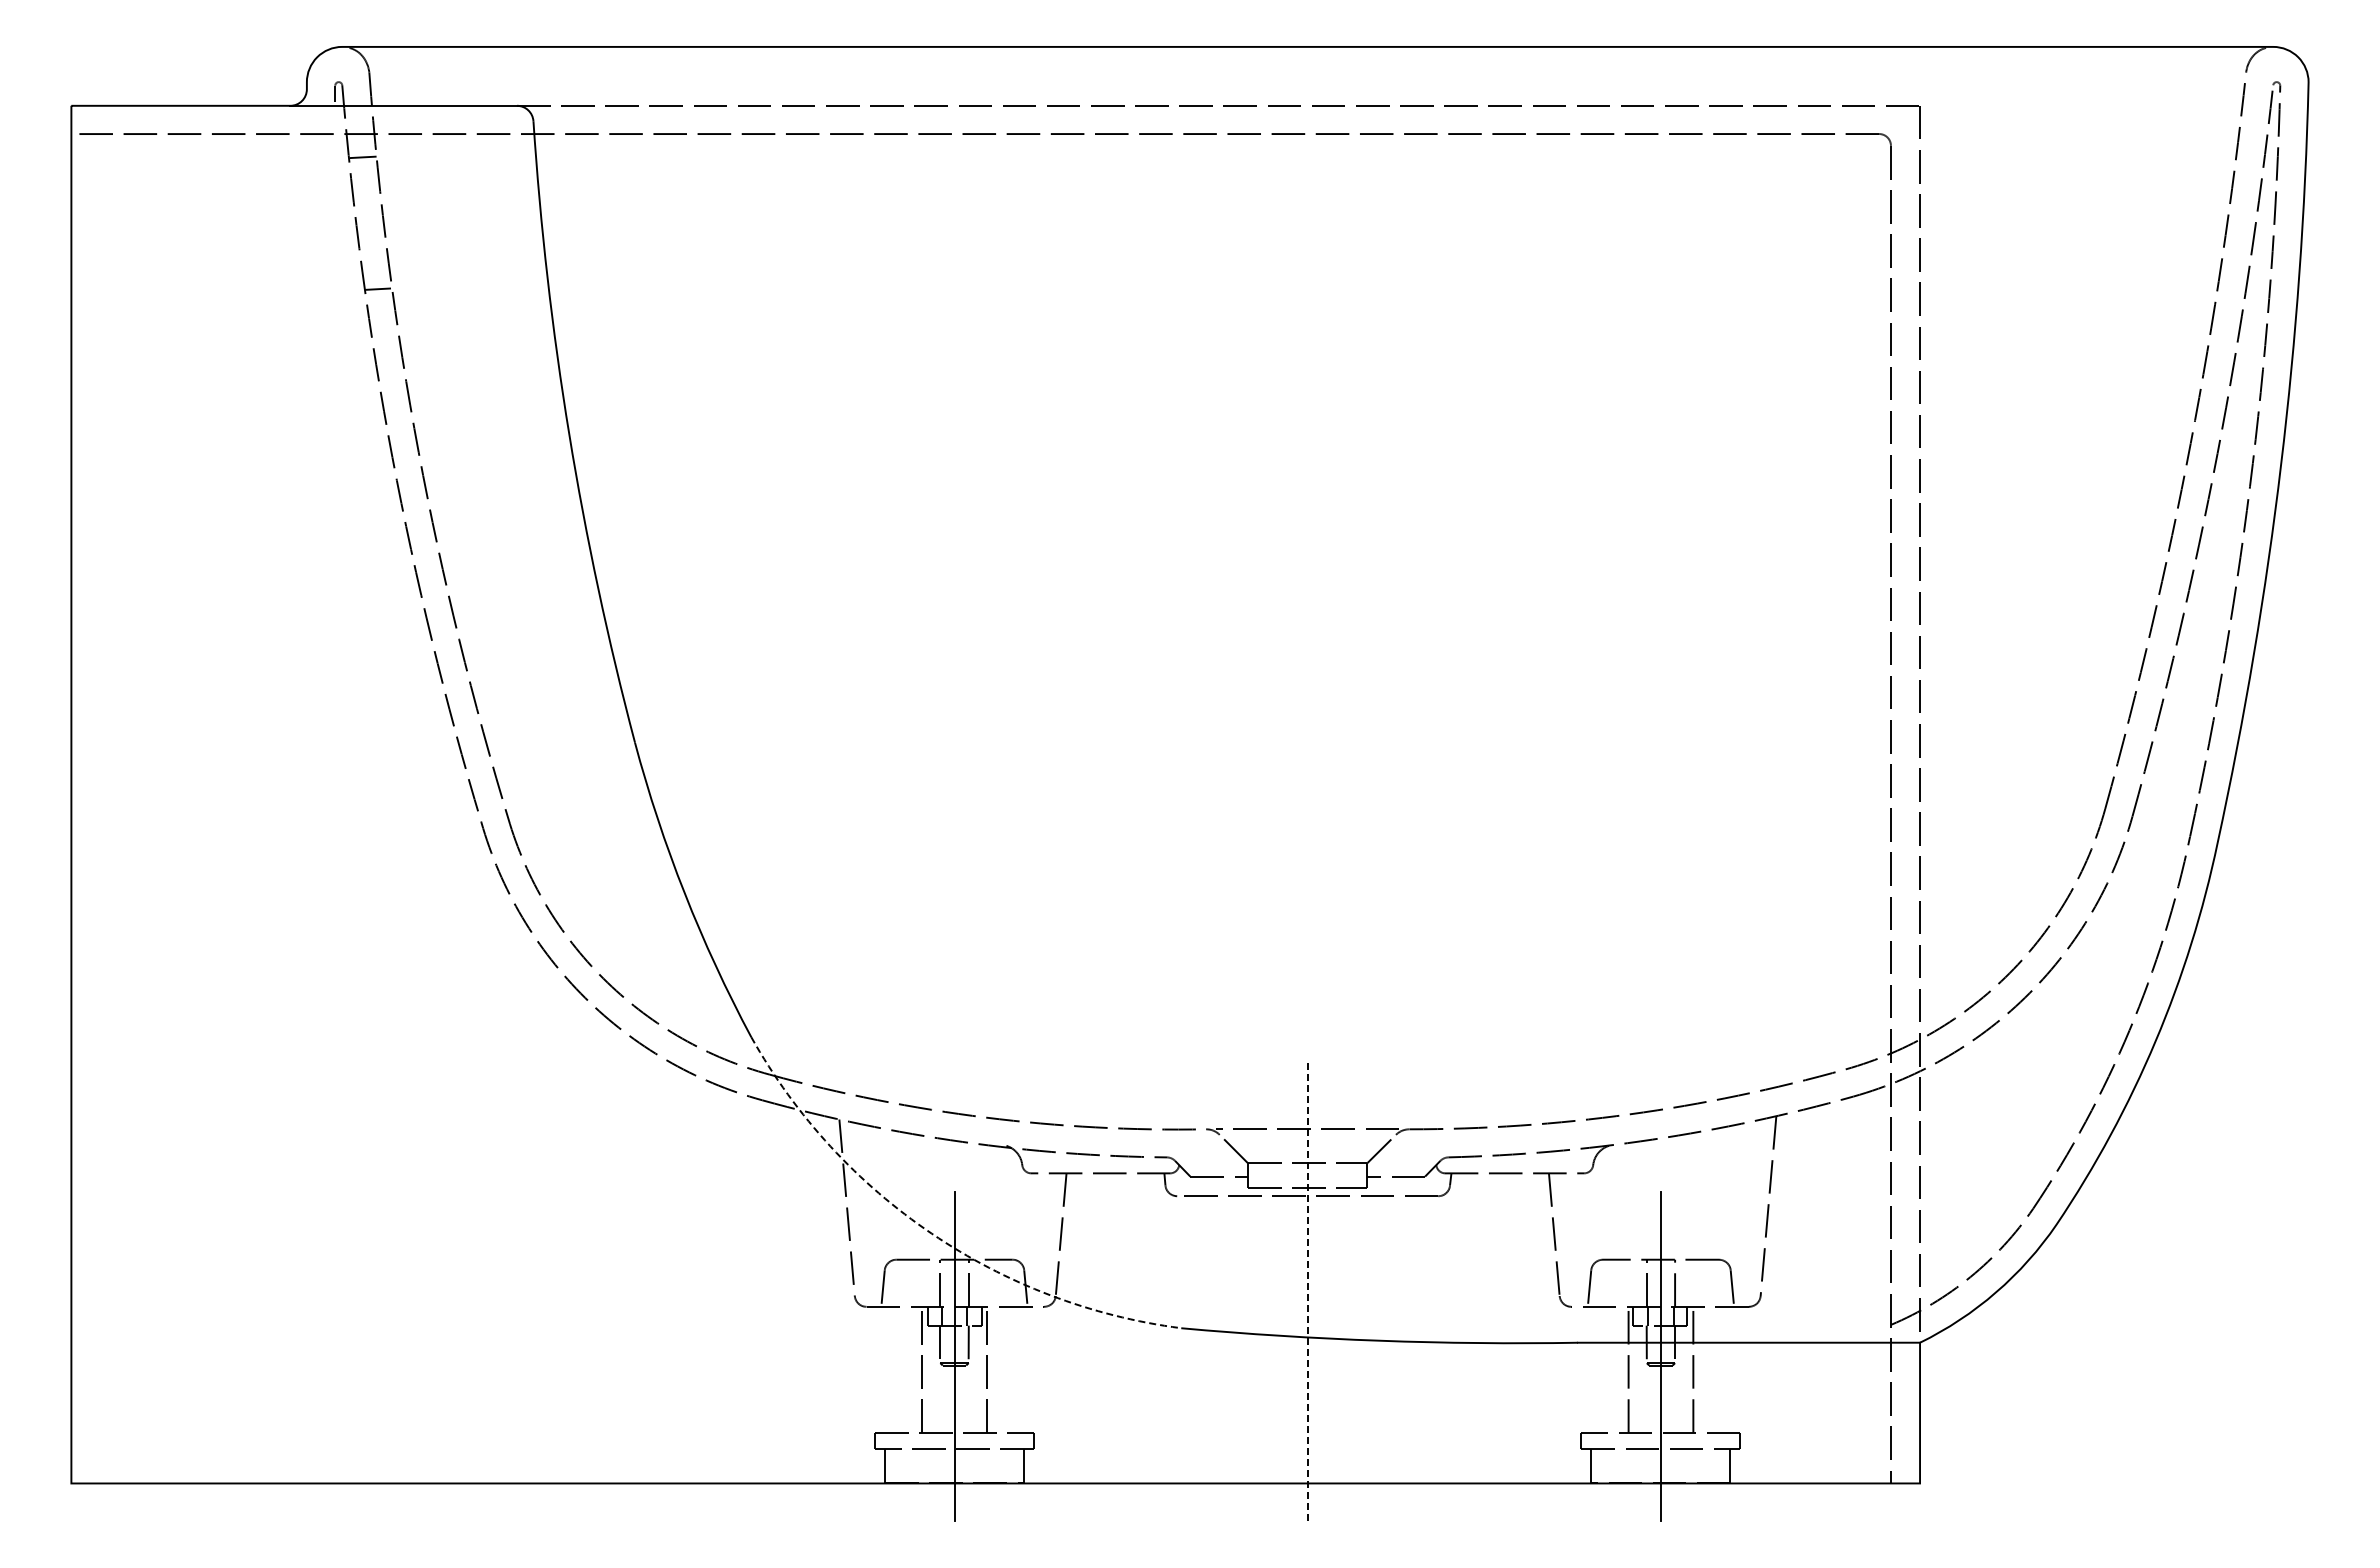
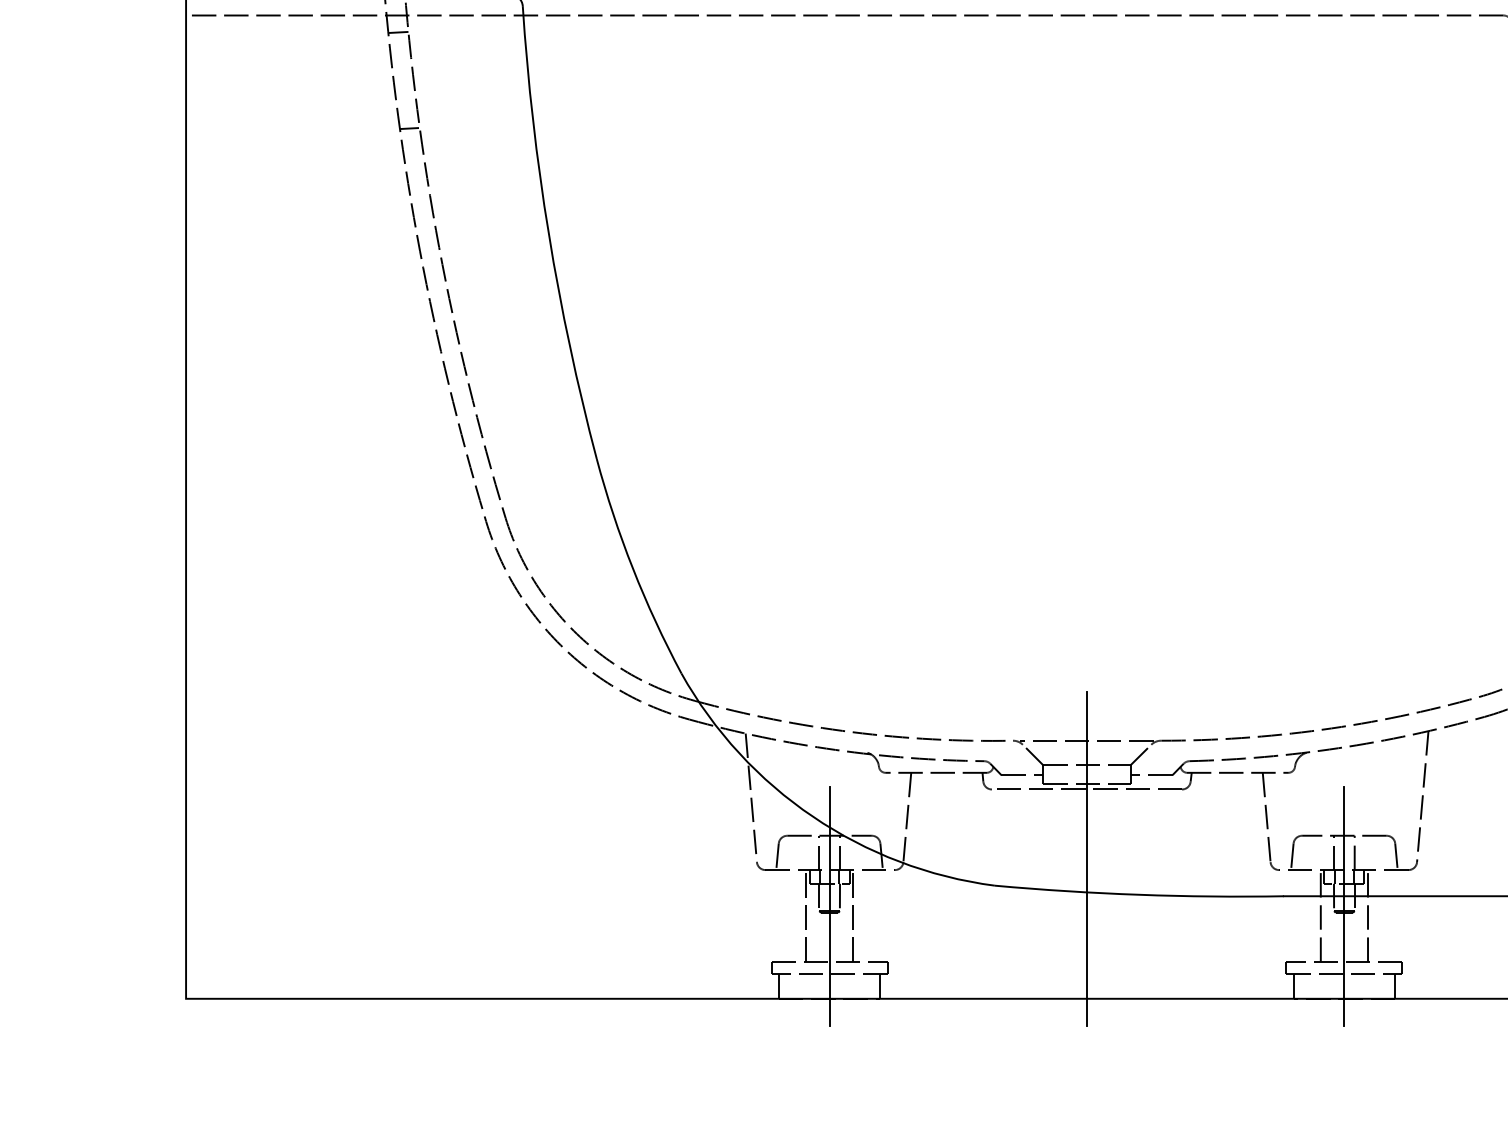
arc: (931, 1233) -> (812, 816), dashed -> solid
line: (1307, 1291) -> (1086, 858), dashed -> solid

